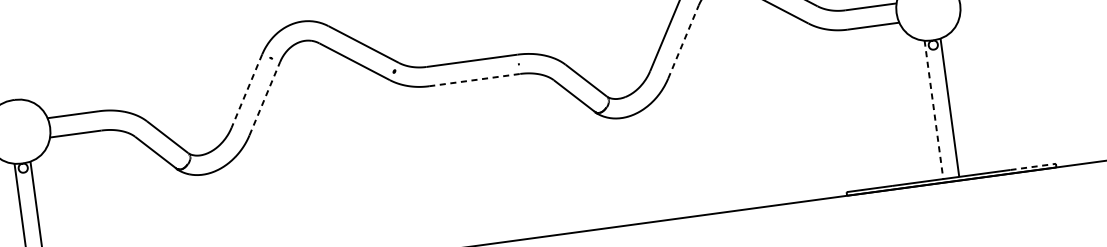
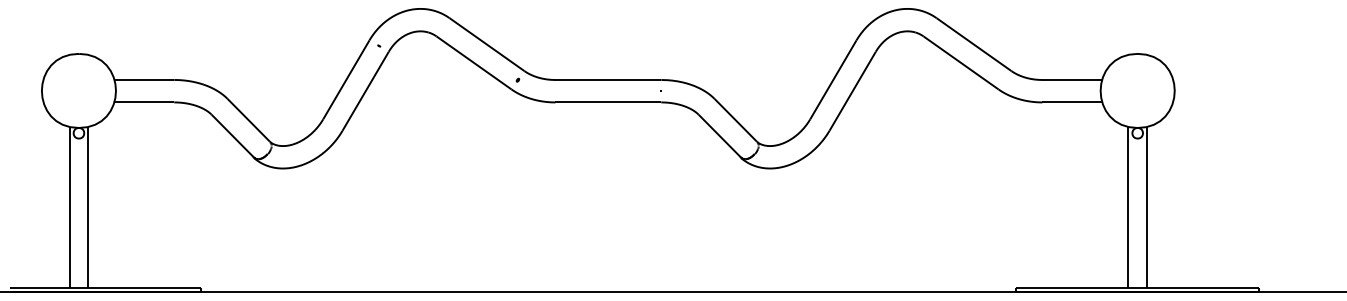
line: (683, 42) -> (852, 91), dashed -> solid
line: (474, 80) -> (608, 102), dashed -> solid
line: (246, 90) -> (346, 79), dashed -> solid
line: (264, 98) -> (365, 91), dashed -> solid
line: (934, 109) -> (1128, 207), dashed -> solid
line: (1033, 166) -> (1233, 287), dashed -> solid

